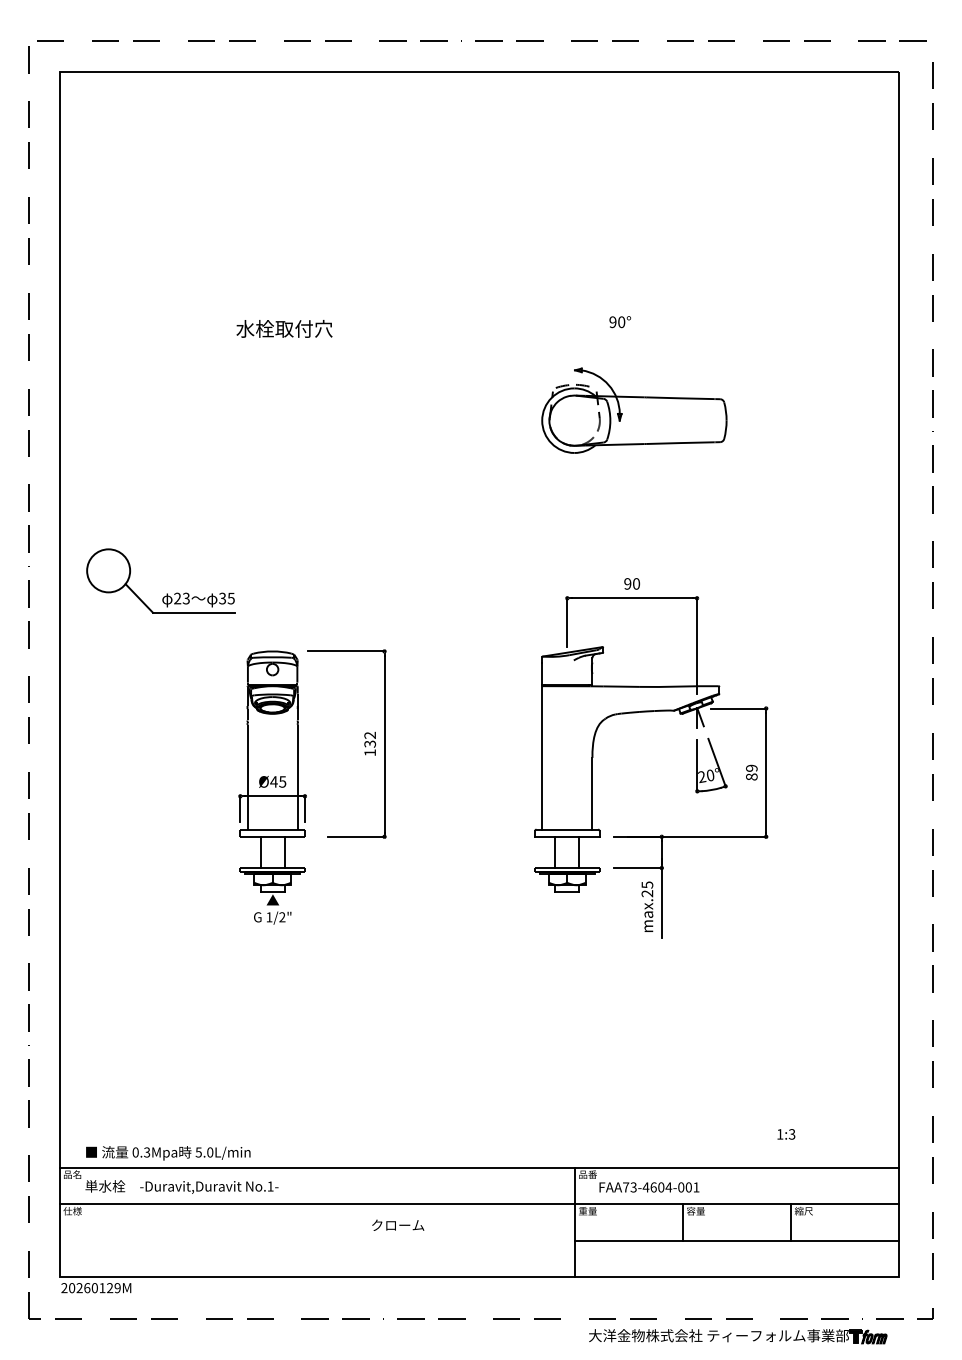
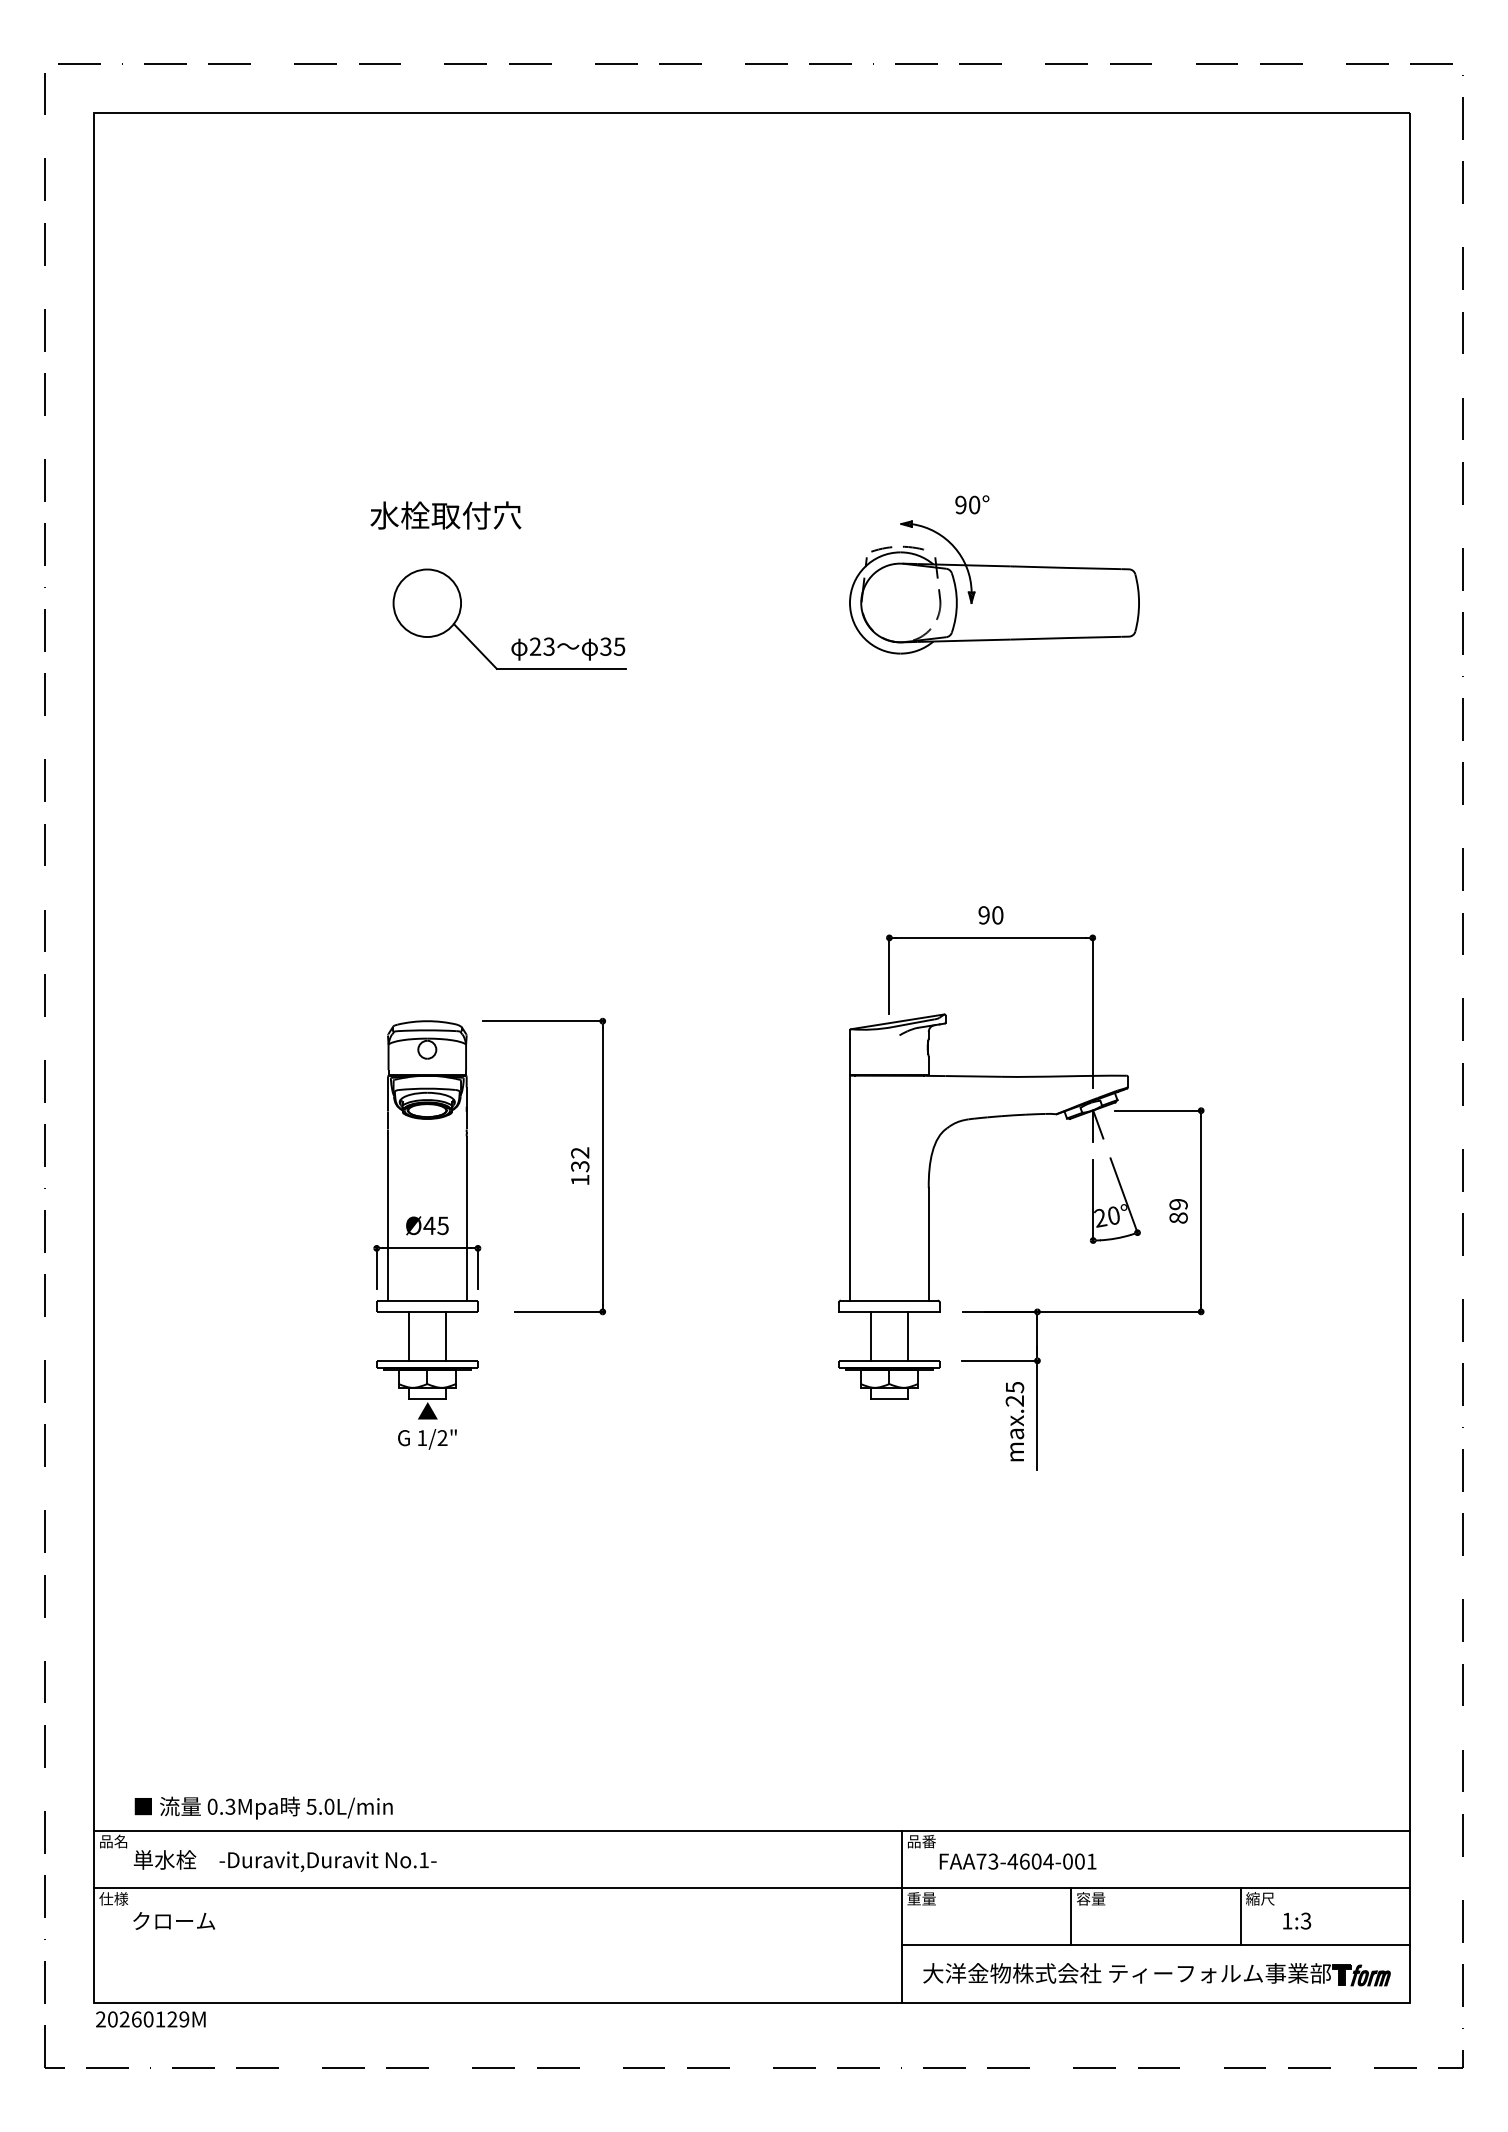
part: (634, 410) -> (994, 587), moved
part: (166, 593) -> (518, 638), moved
text: (786, 1134) -> (1297, 1921), moved
text: (398, 1224) -> (174, 1919), moved
part: (738, 1336) -> (1157, 1974), moved

